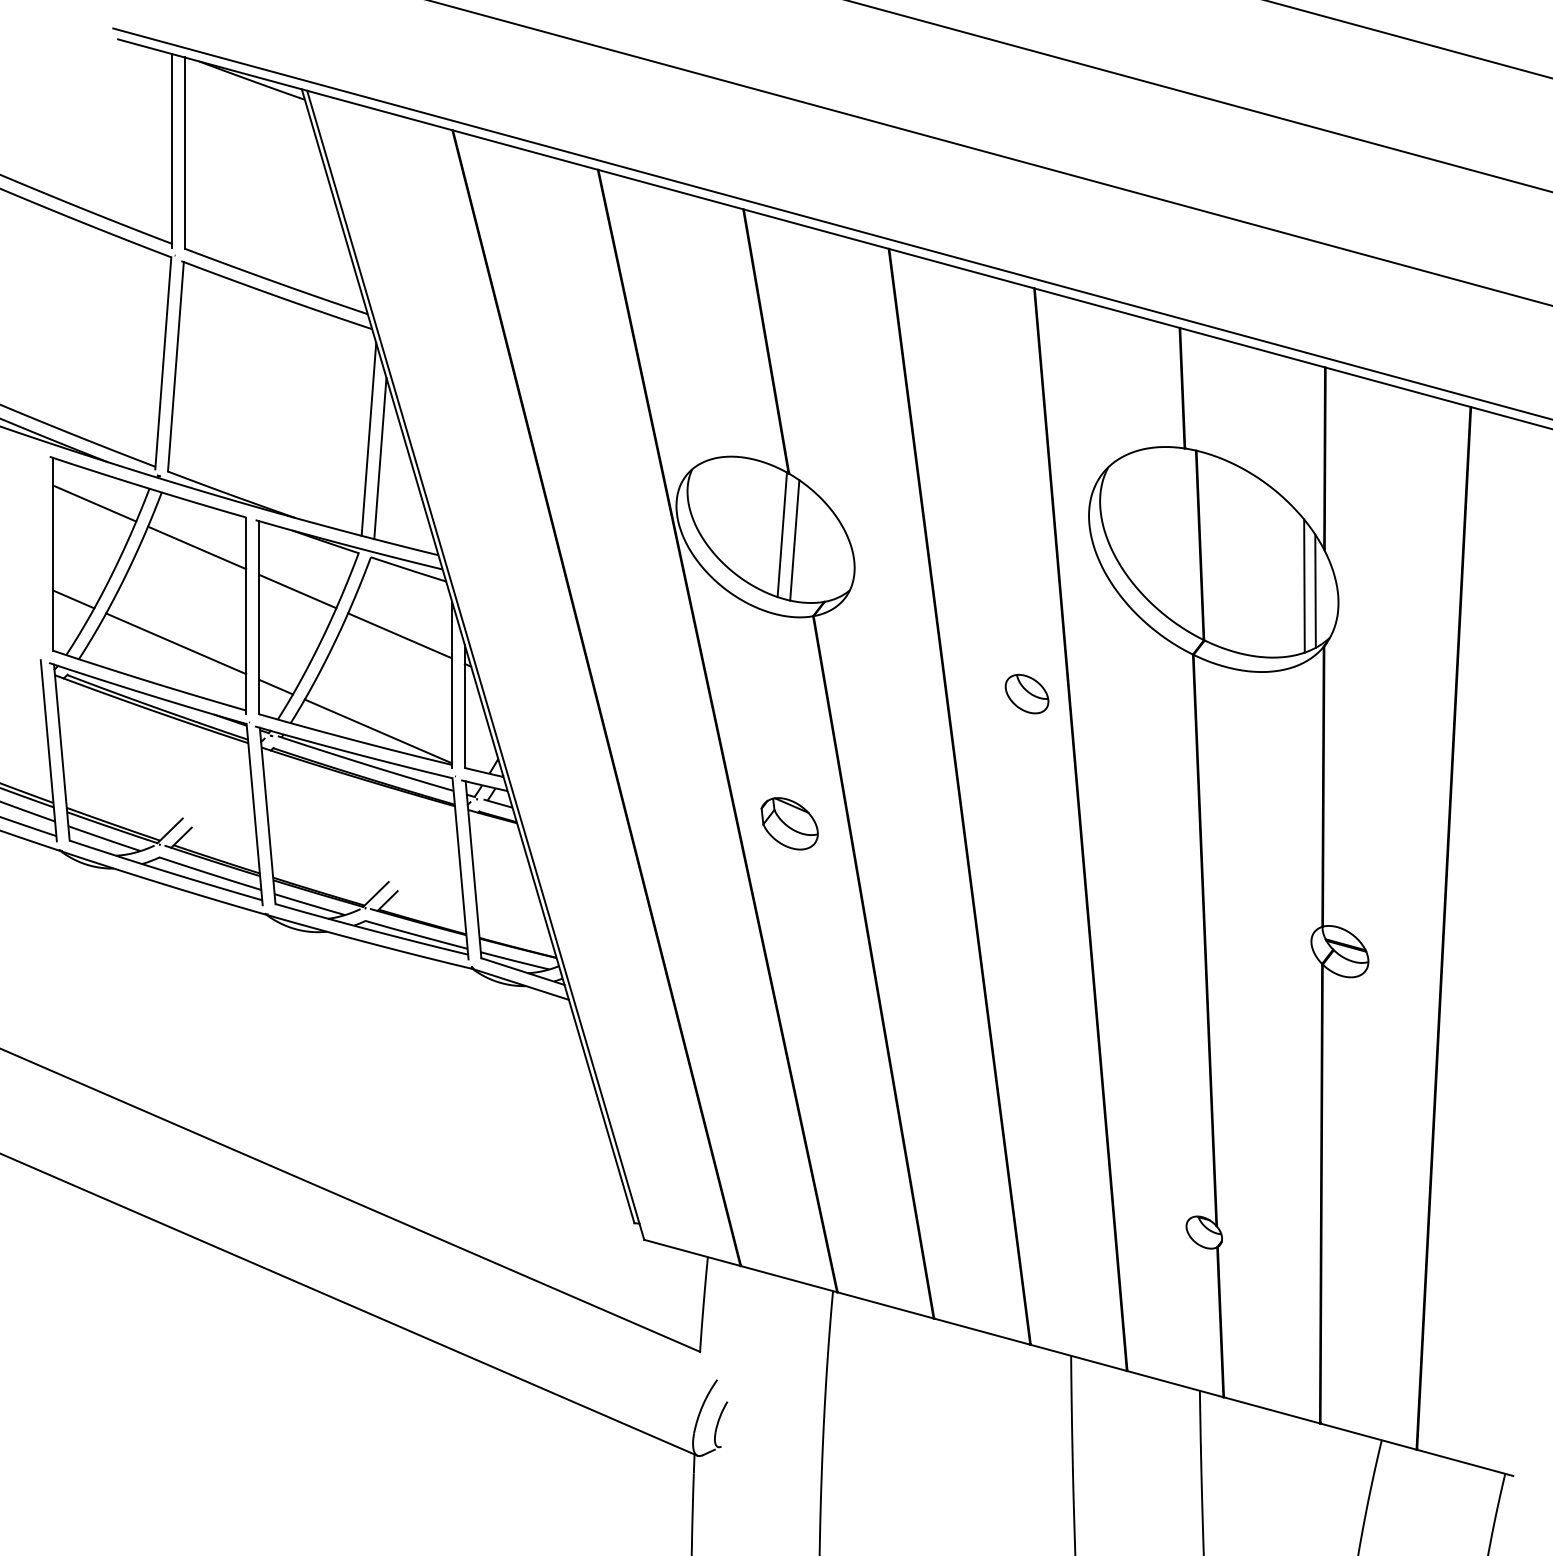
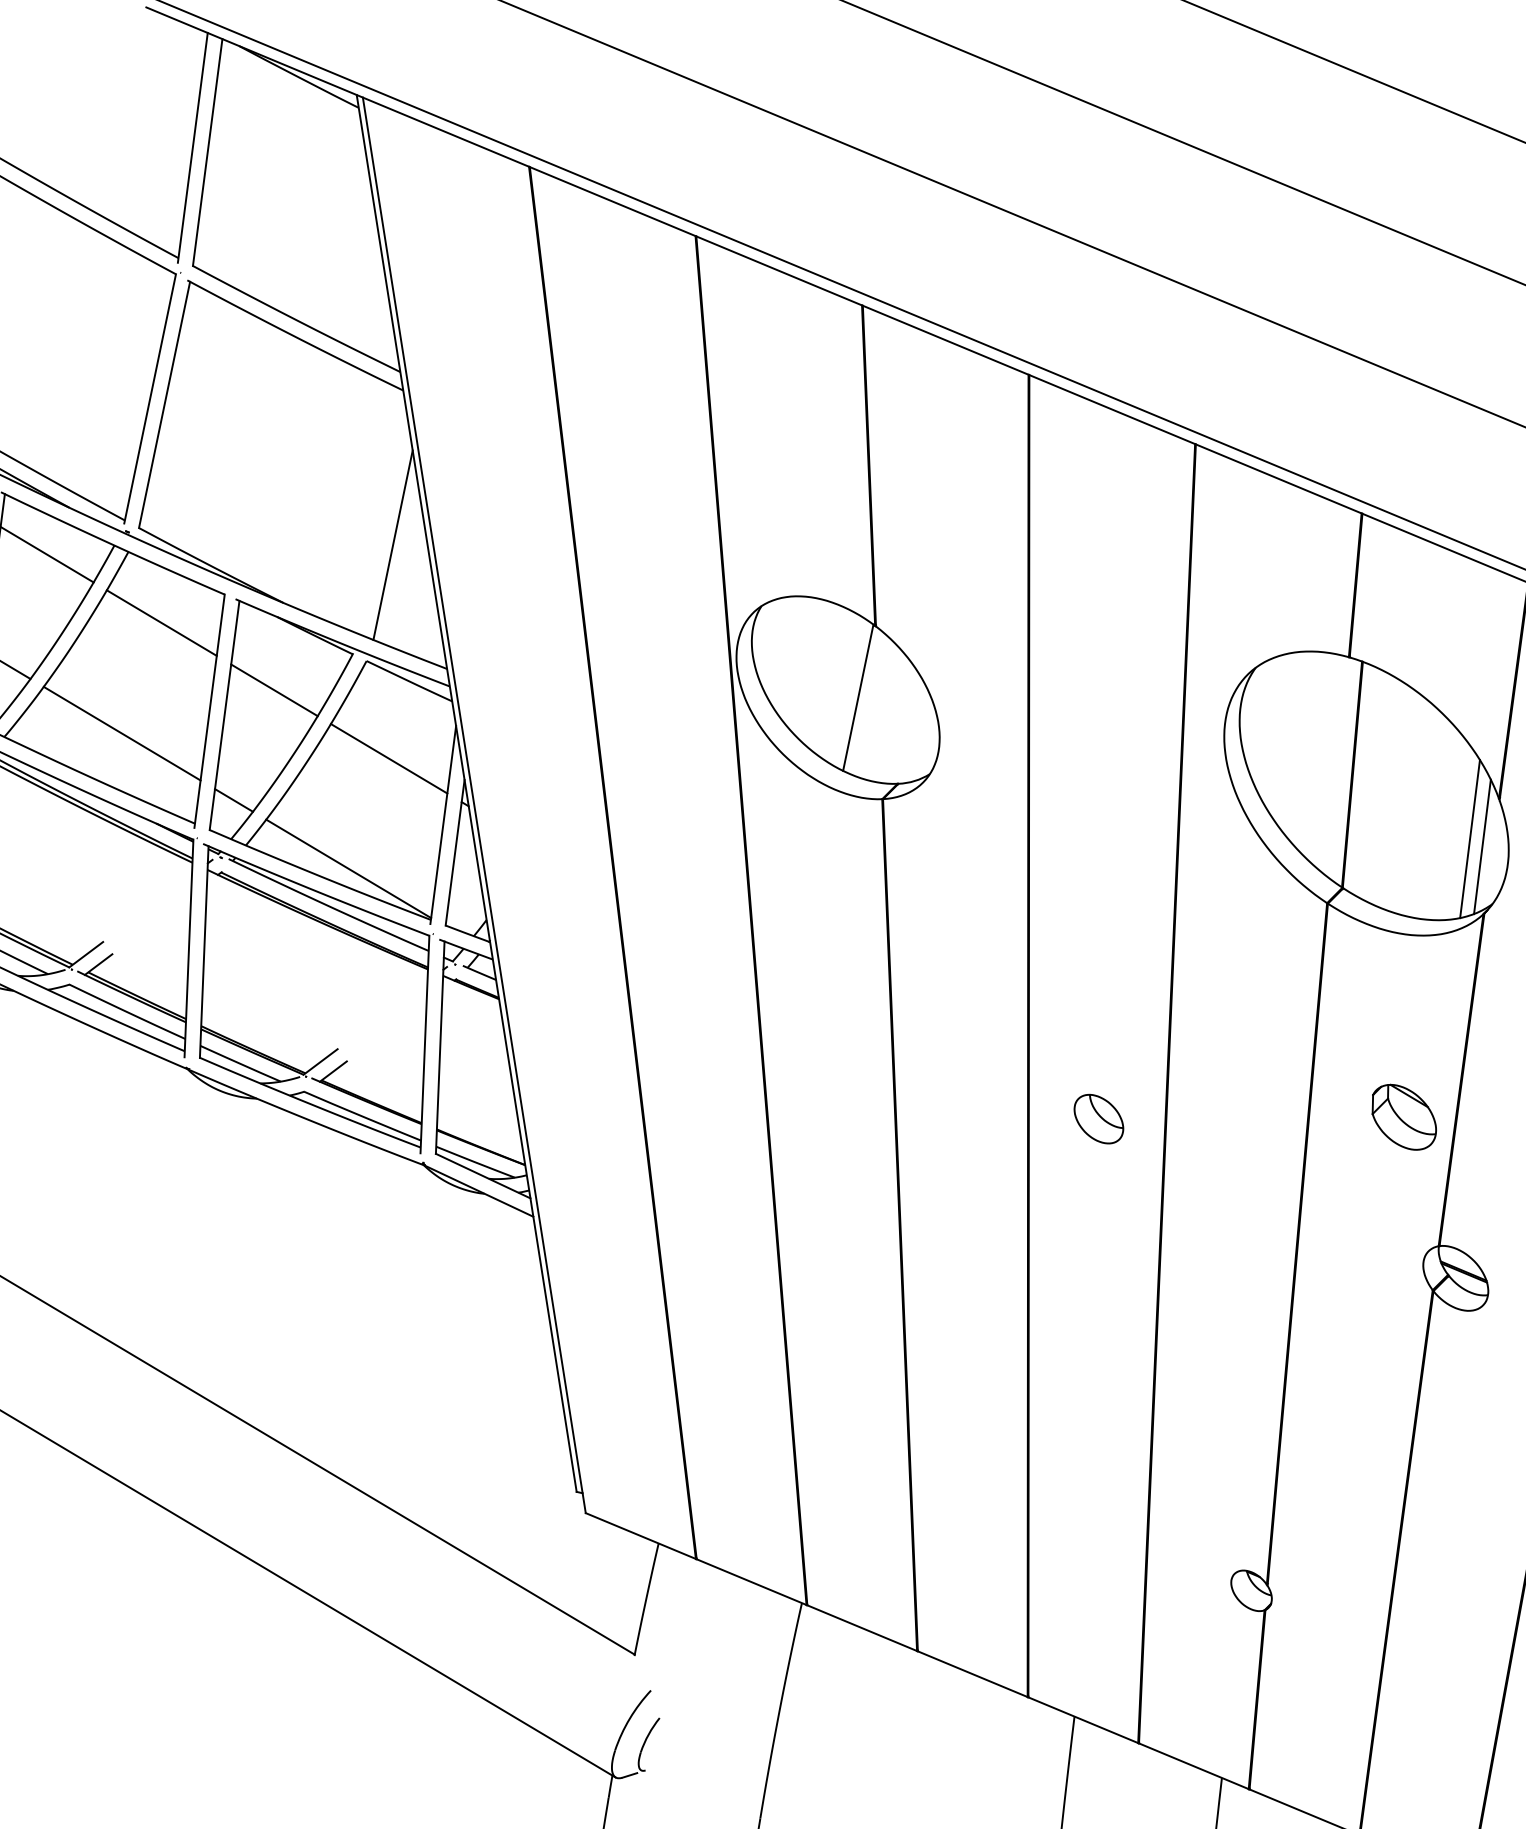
line: (368, 439) -> (381, 520), removed
line: (794, 540) -> (871, 706), removed
part: (1026, 693) -> (1098, 1118), moved
part: (789, 823) -> (1403, 1116), moved

